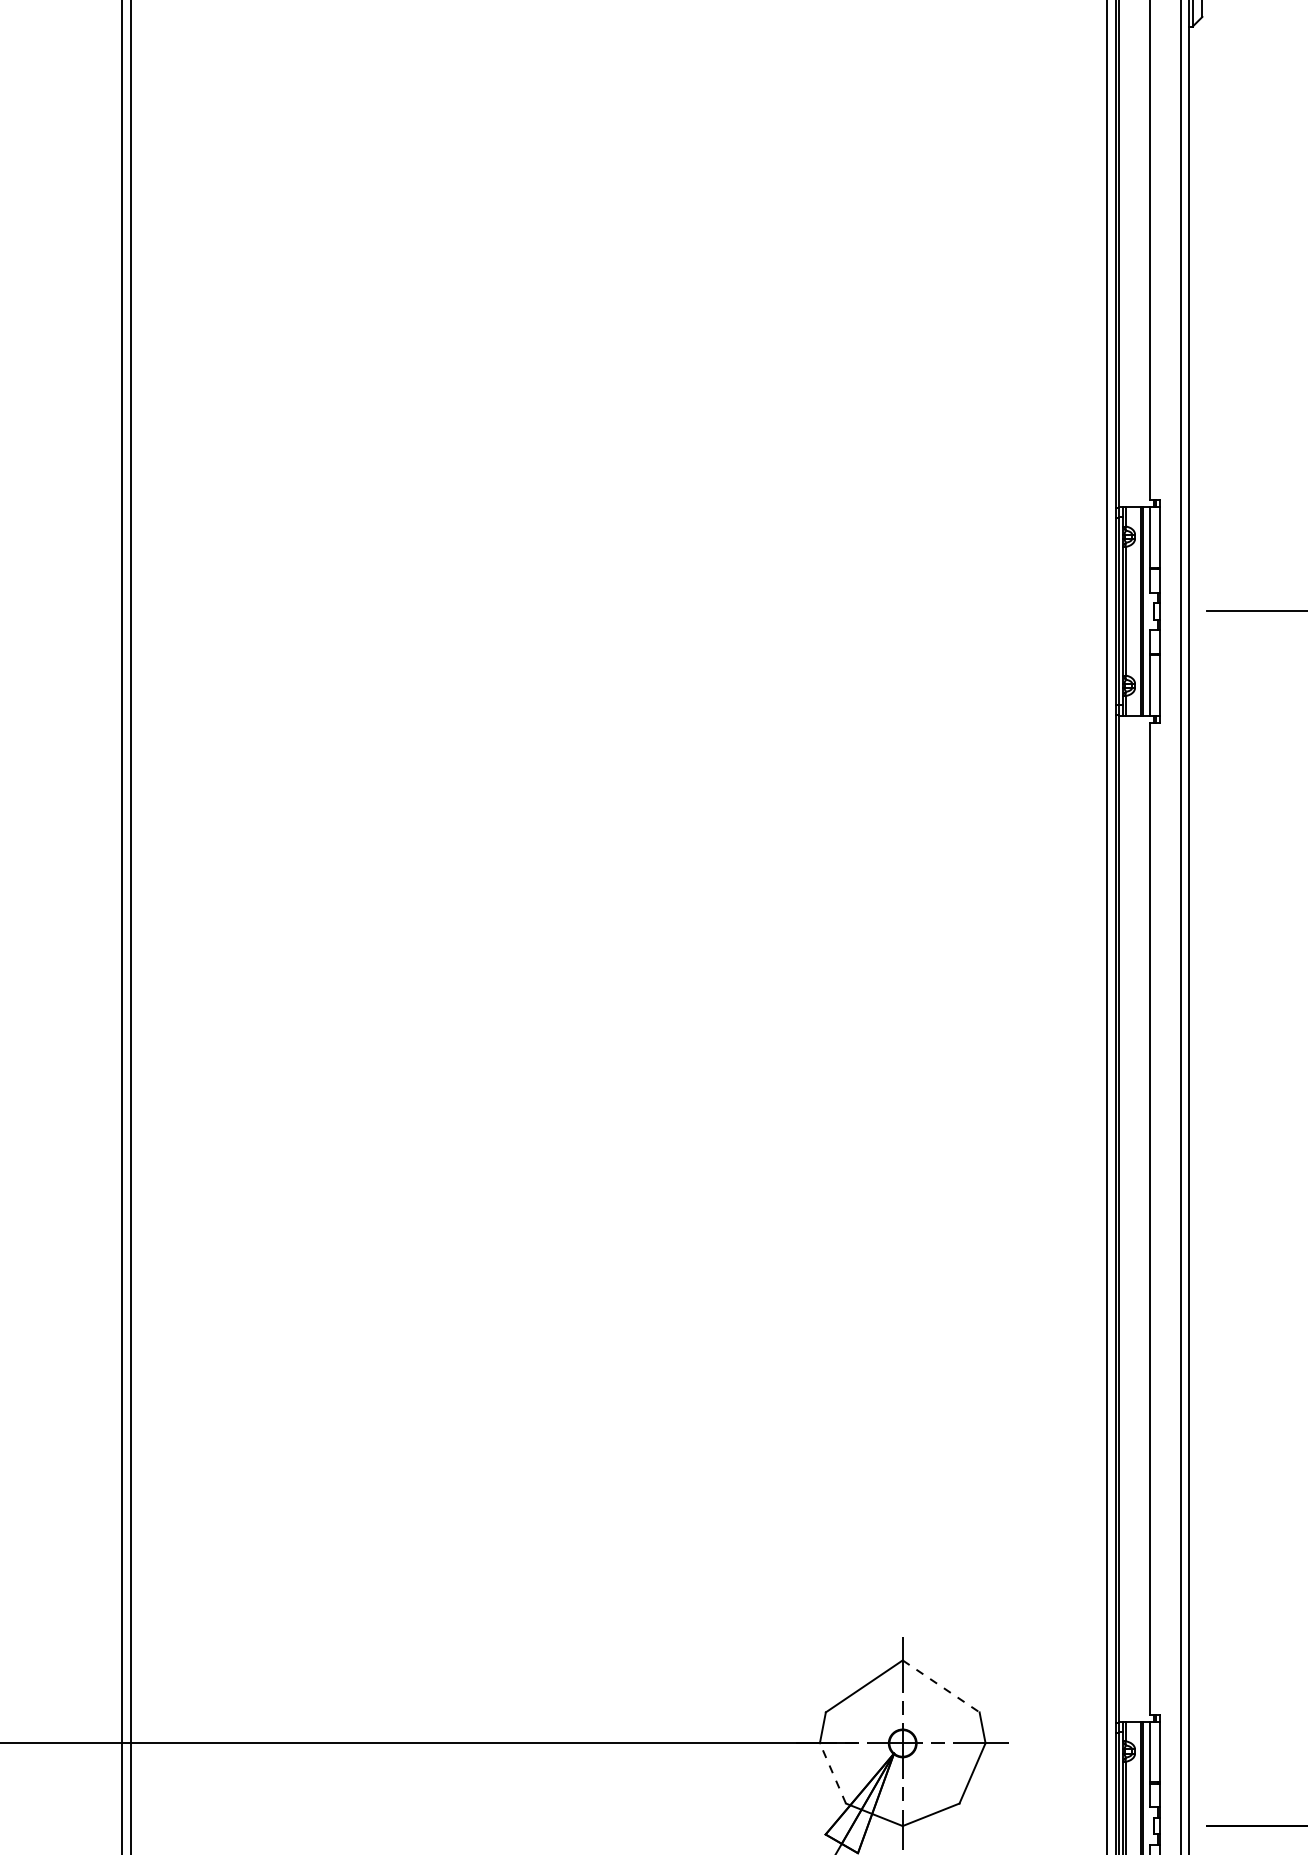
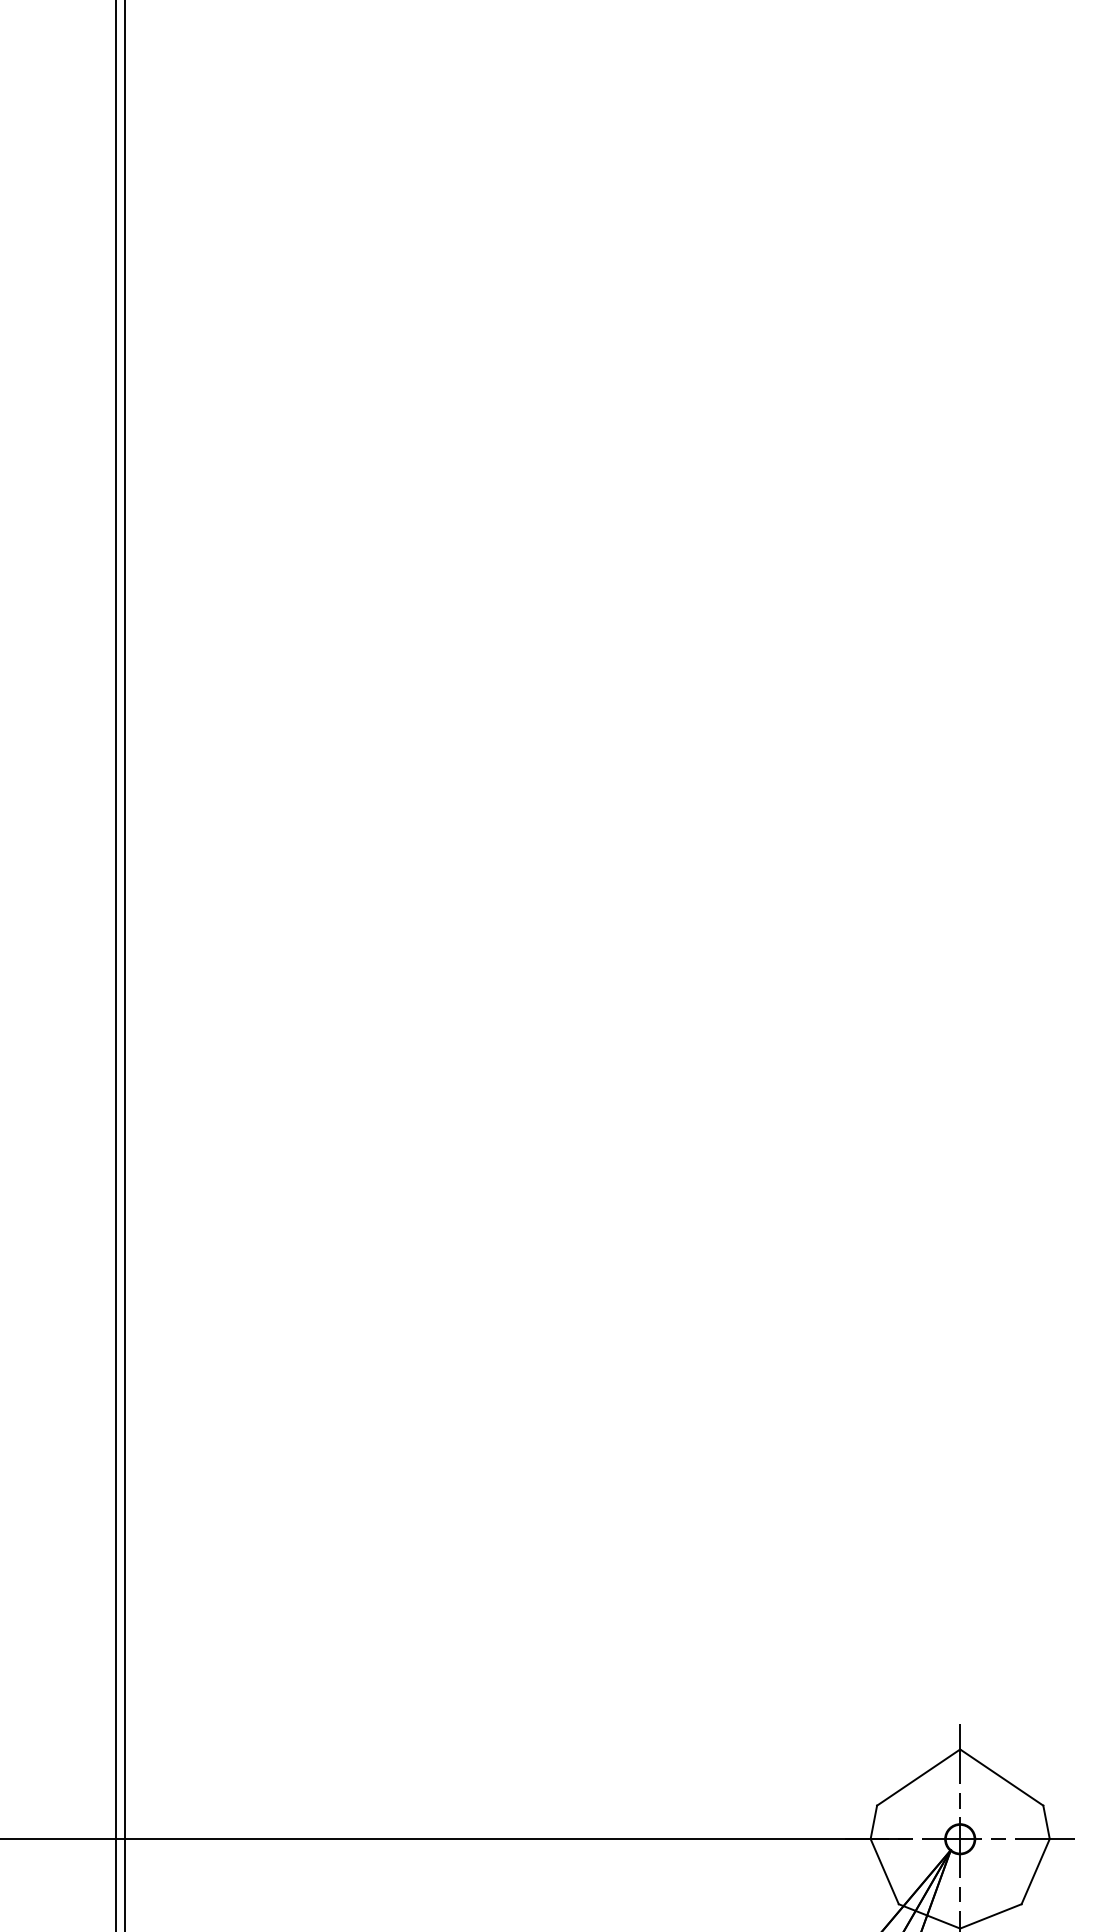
line: (941, 1686) -> (1002, 1777), dashed -> solid
line: (832, 1773) -> (884, 1871), dashed -> solid

